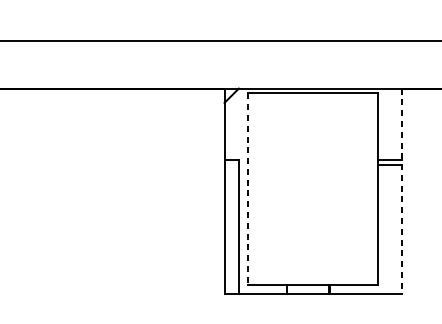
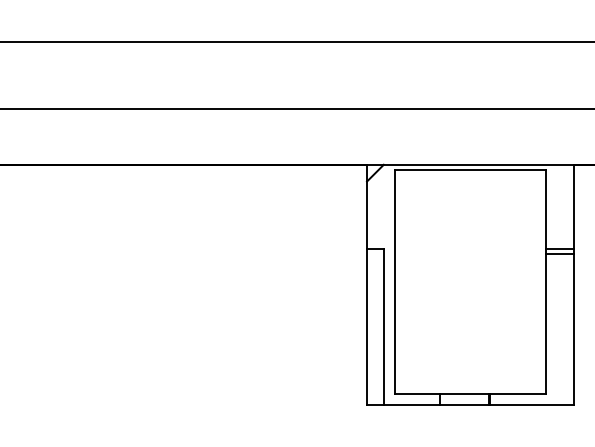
line: (248, 189) -> (394, 282), dashed -> solid
line: (401, 191) -> (573, 285), dashed -> solid

